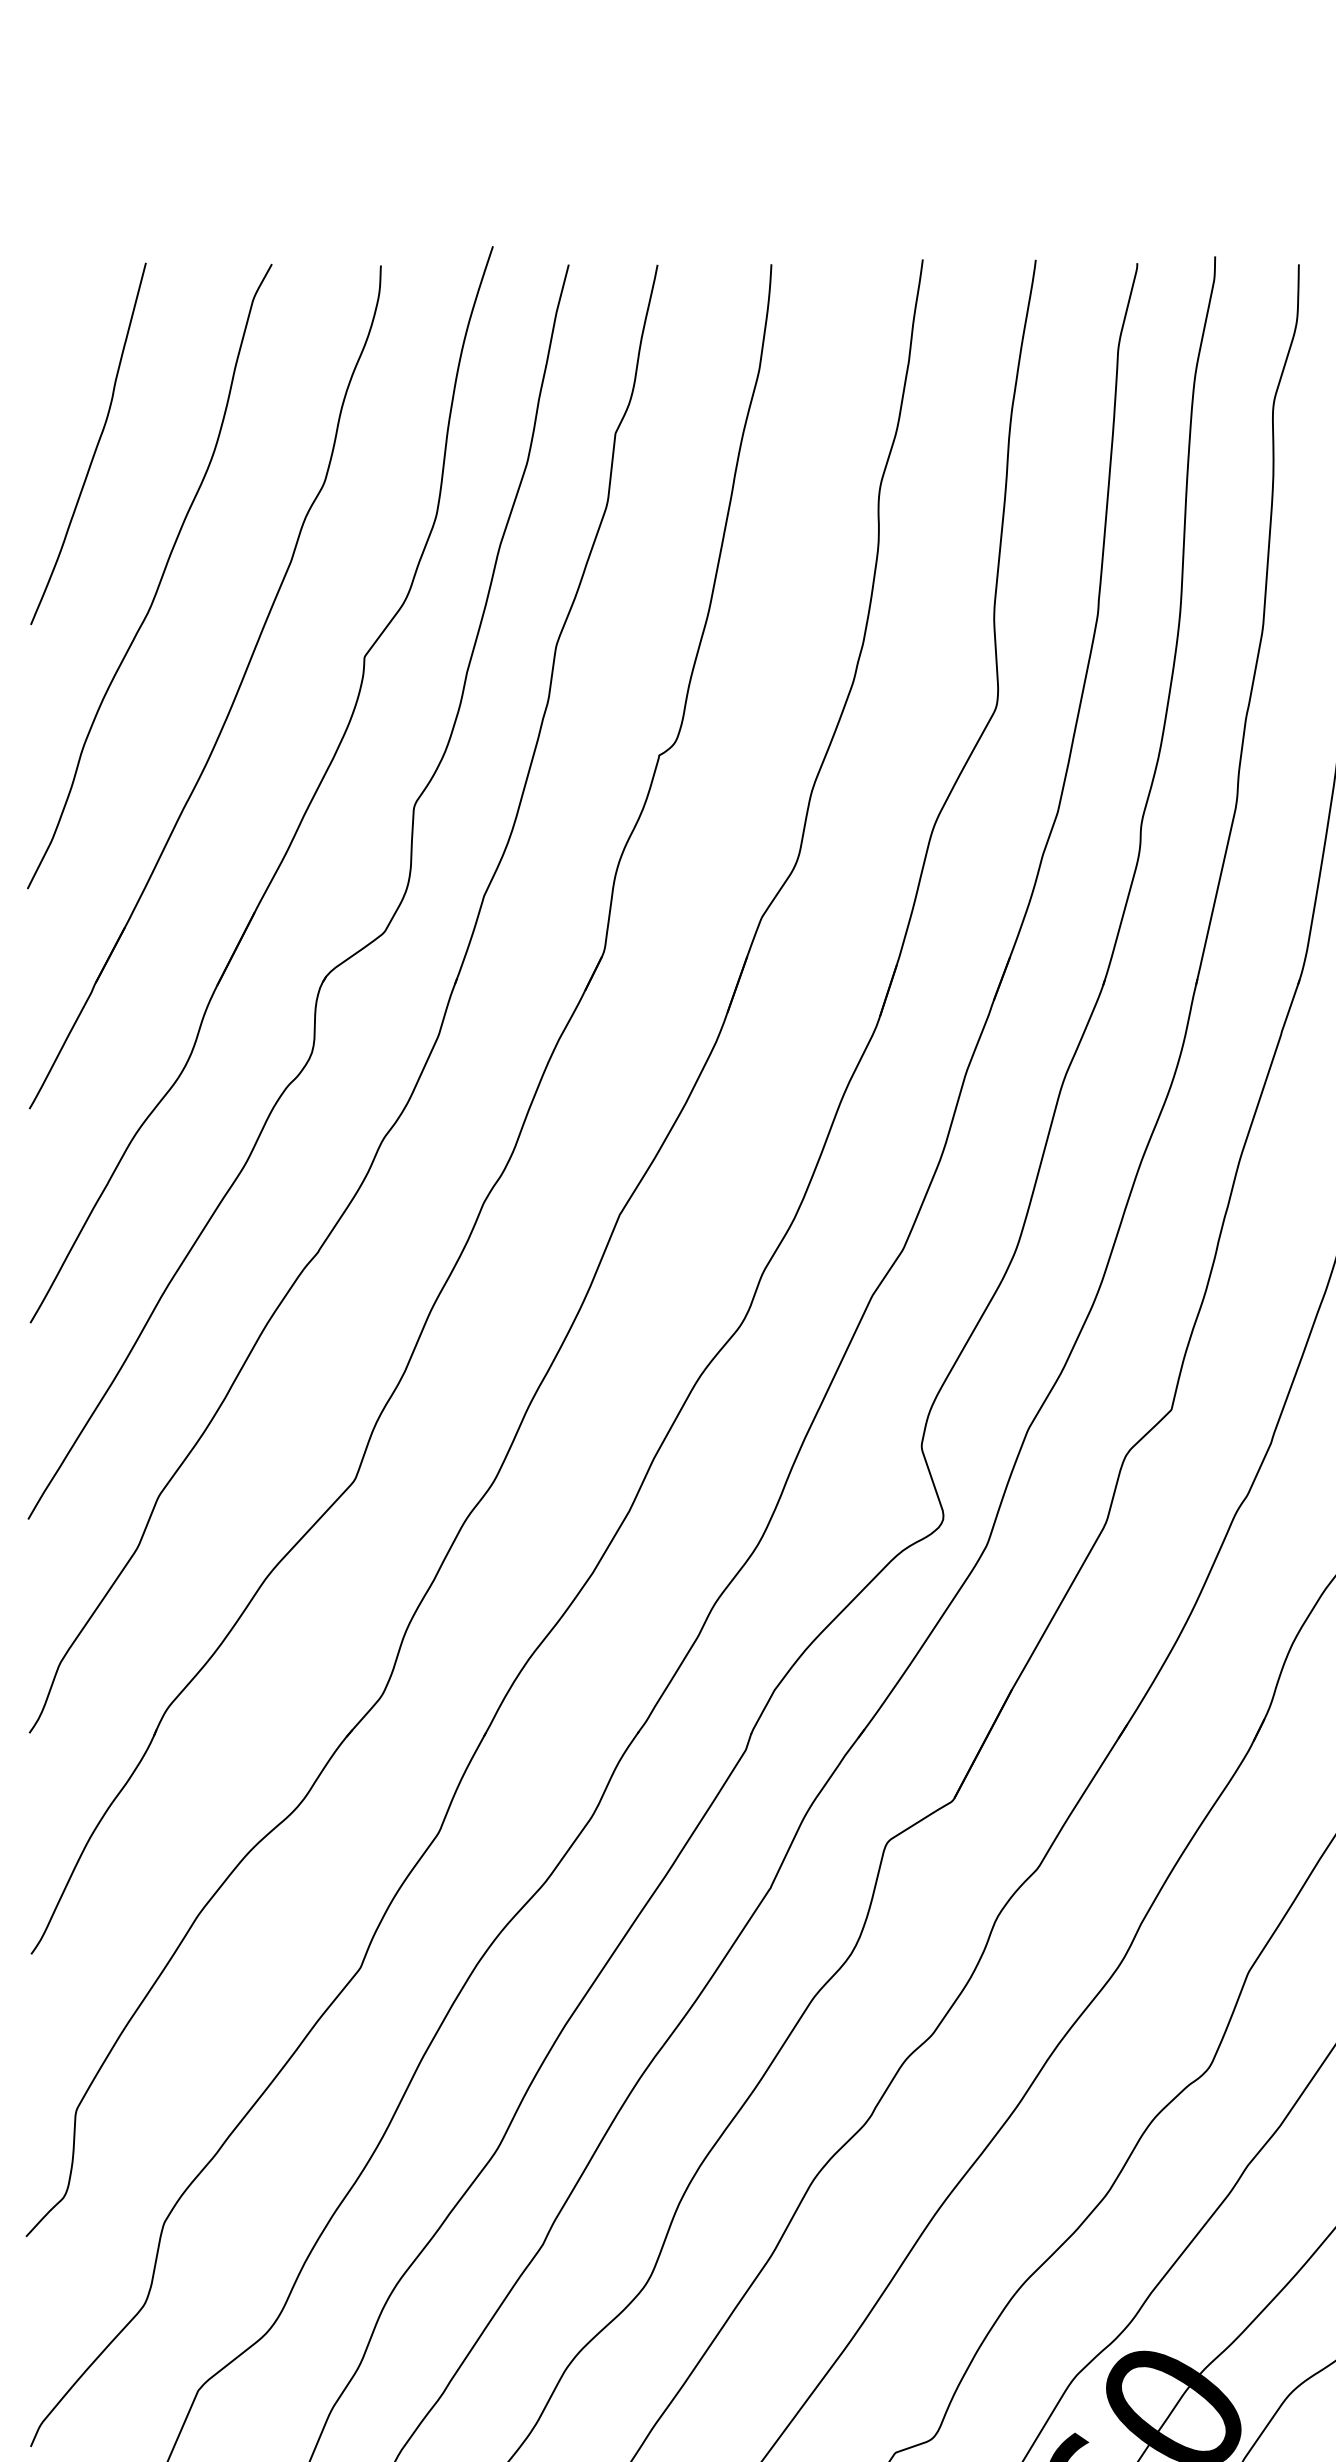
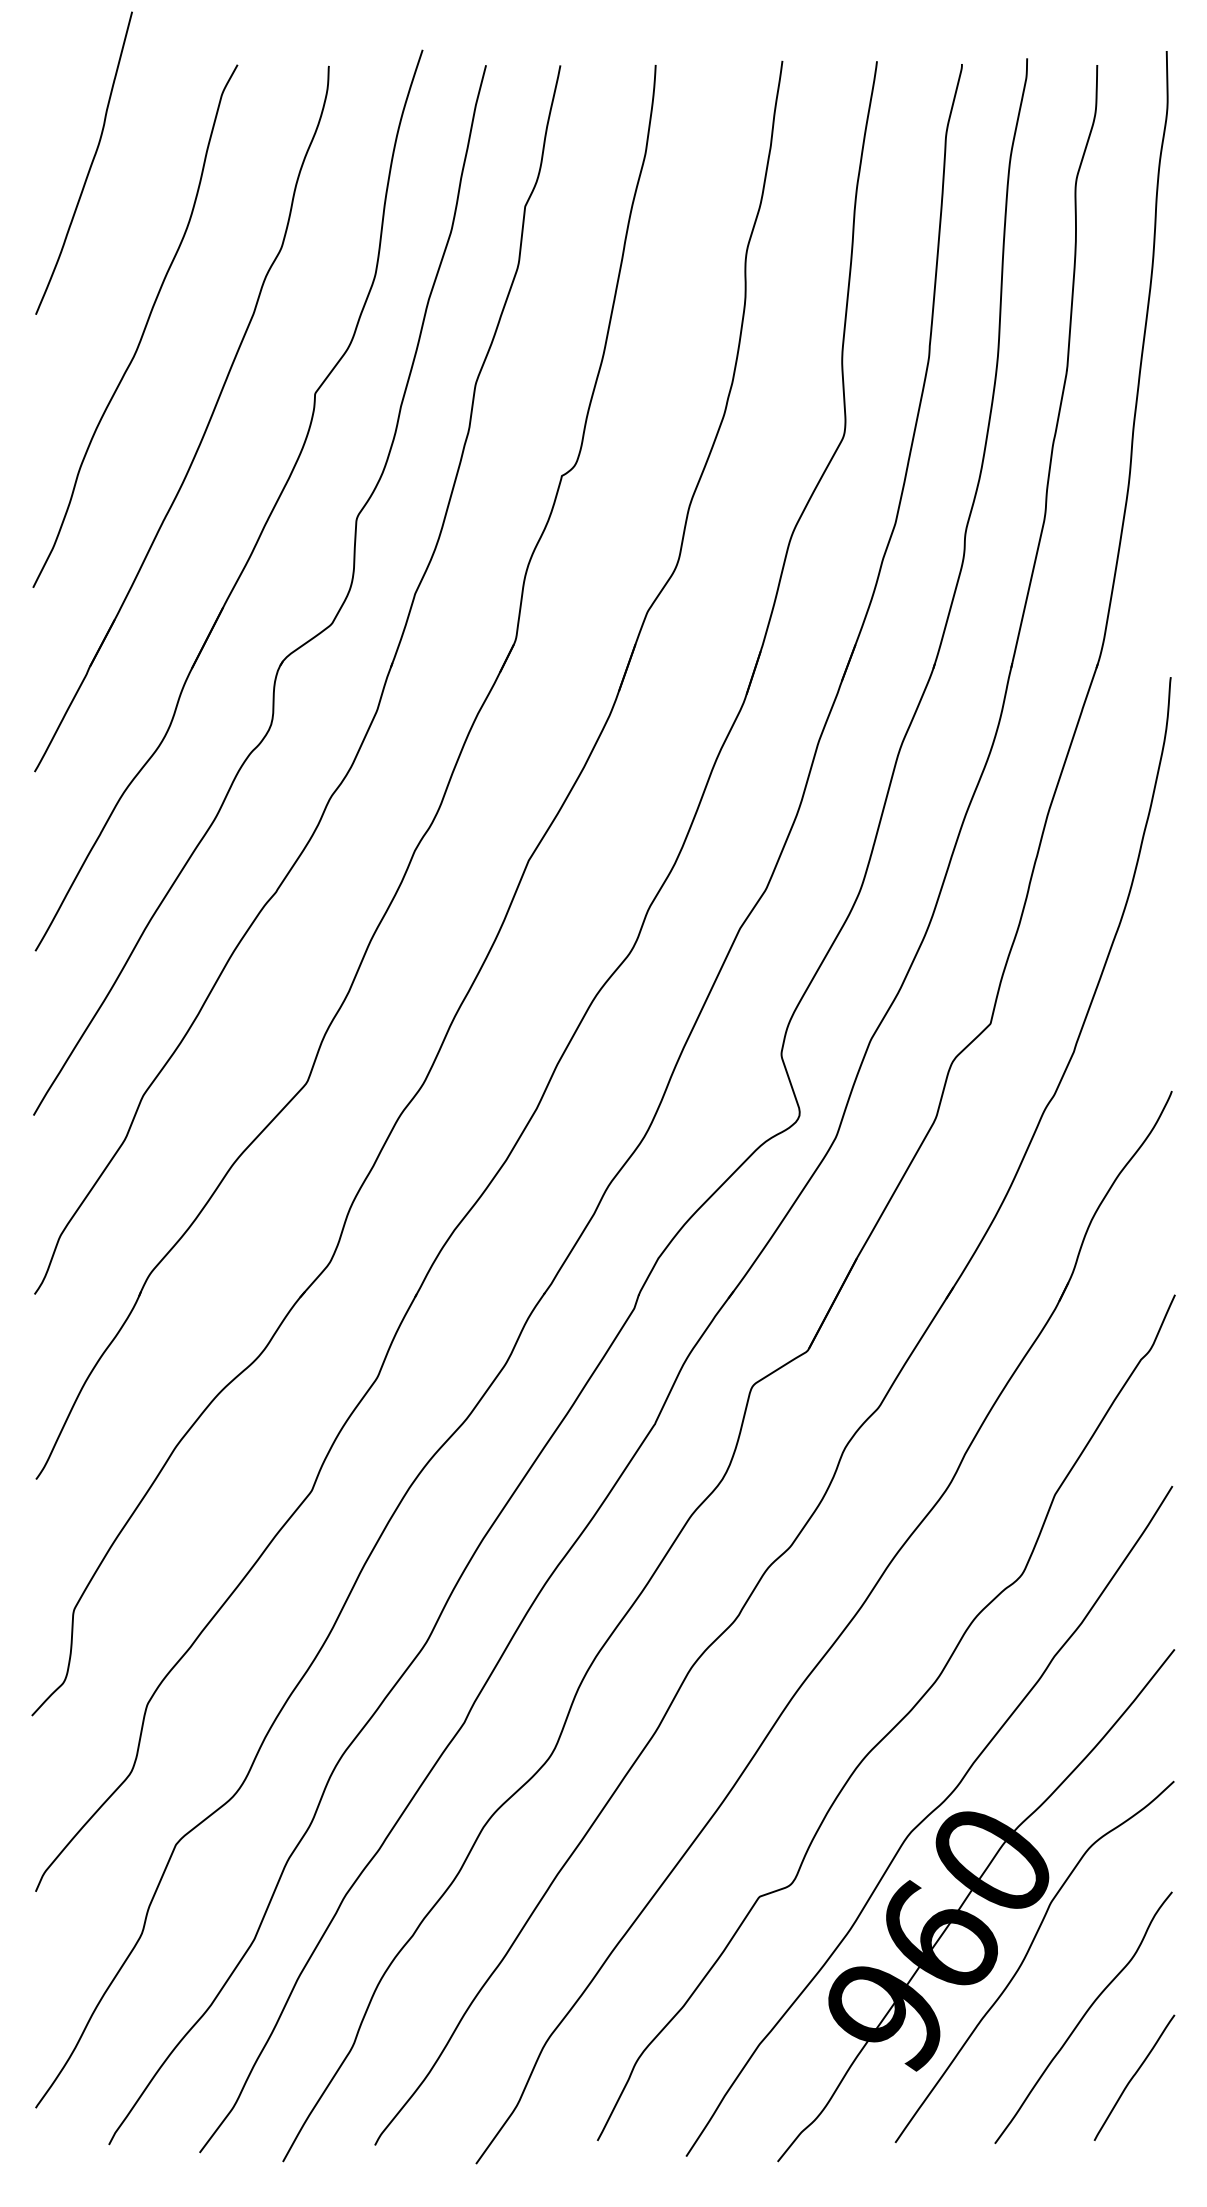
curve: (96, 445) -> (90, 164), moved

